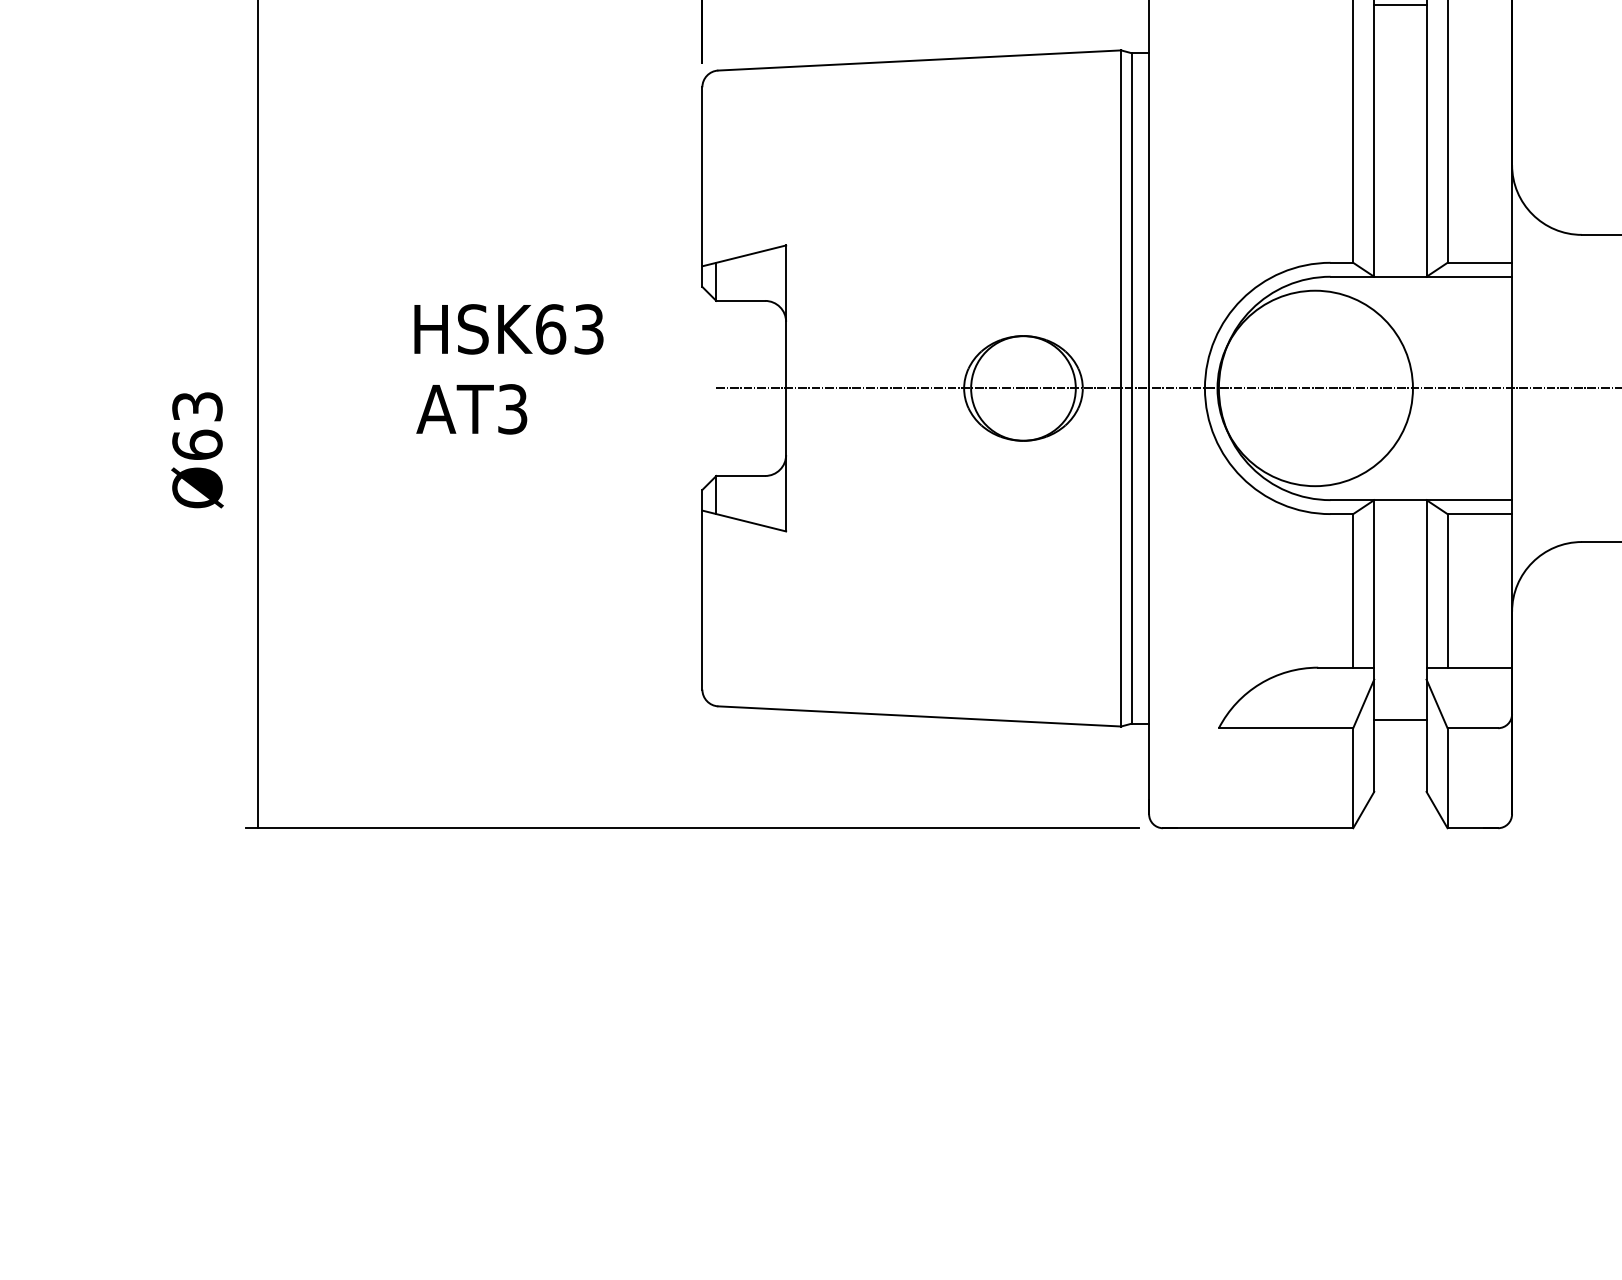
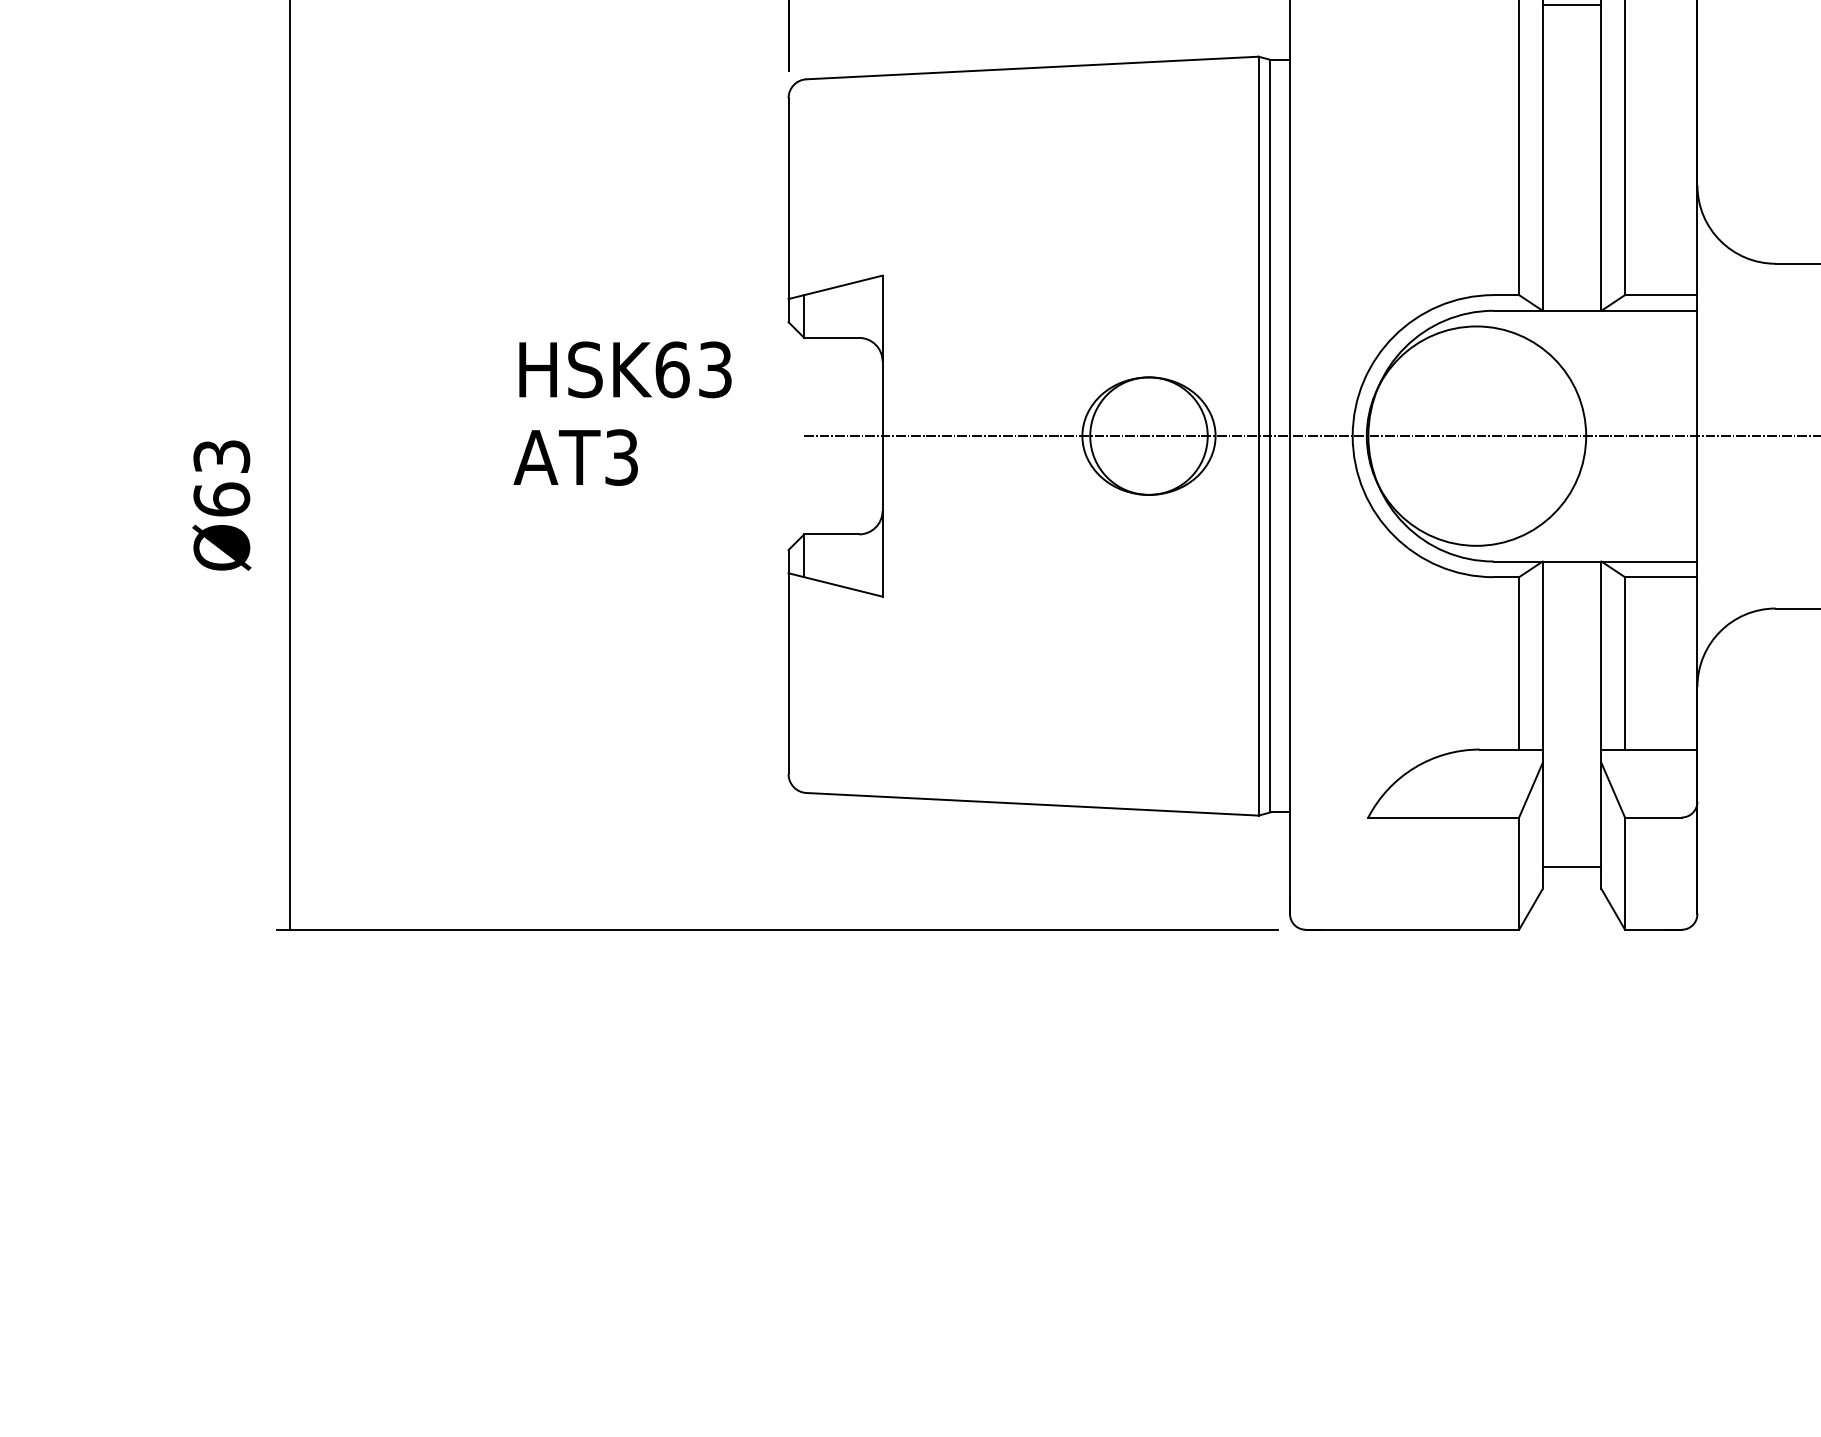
text: (508, 329) -> (625, 369), moved
text: (471, 409) -> (575, 457), moved
line: (1399, 720) -> (1571, 867), moved

